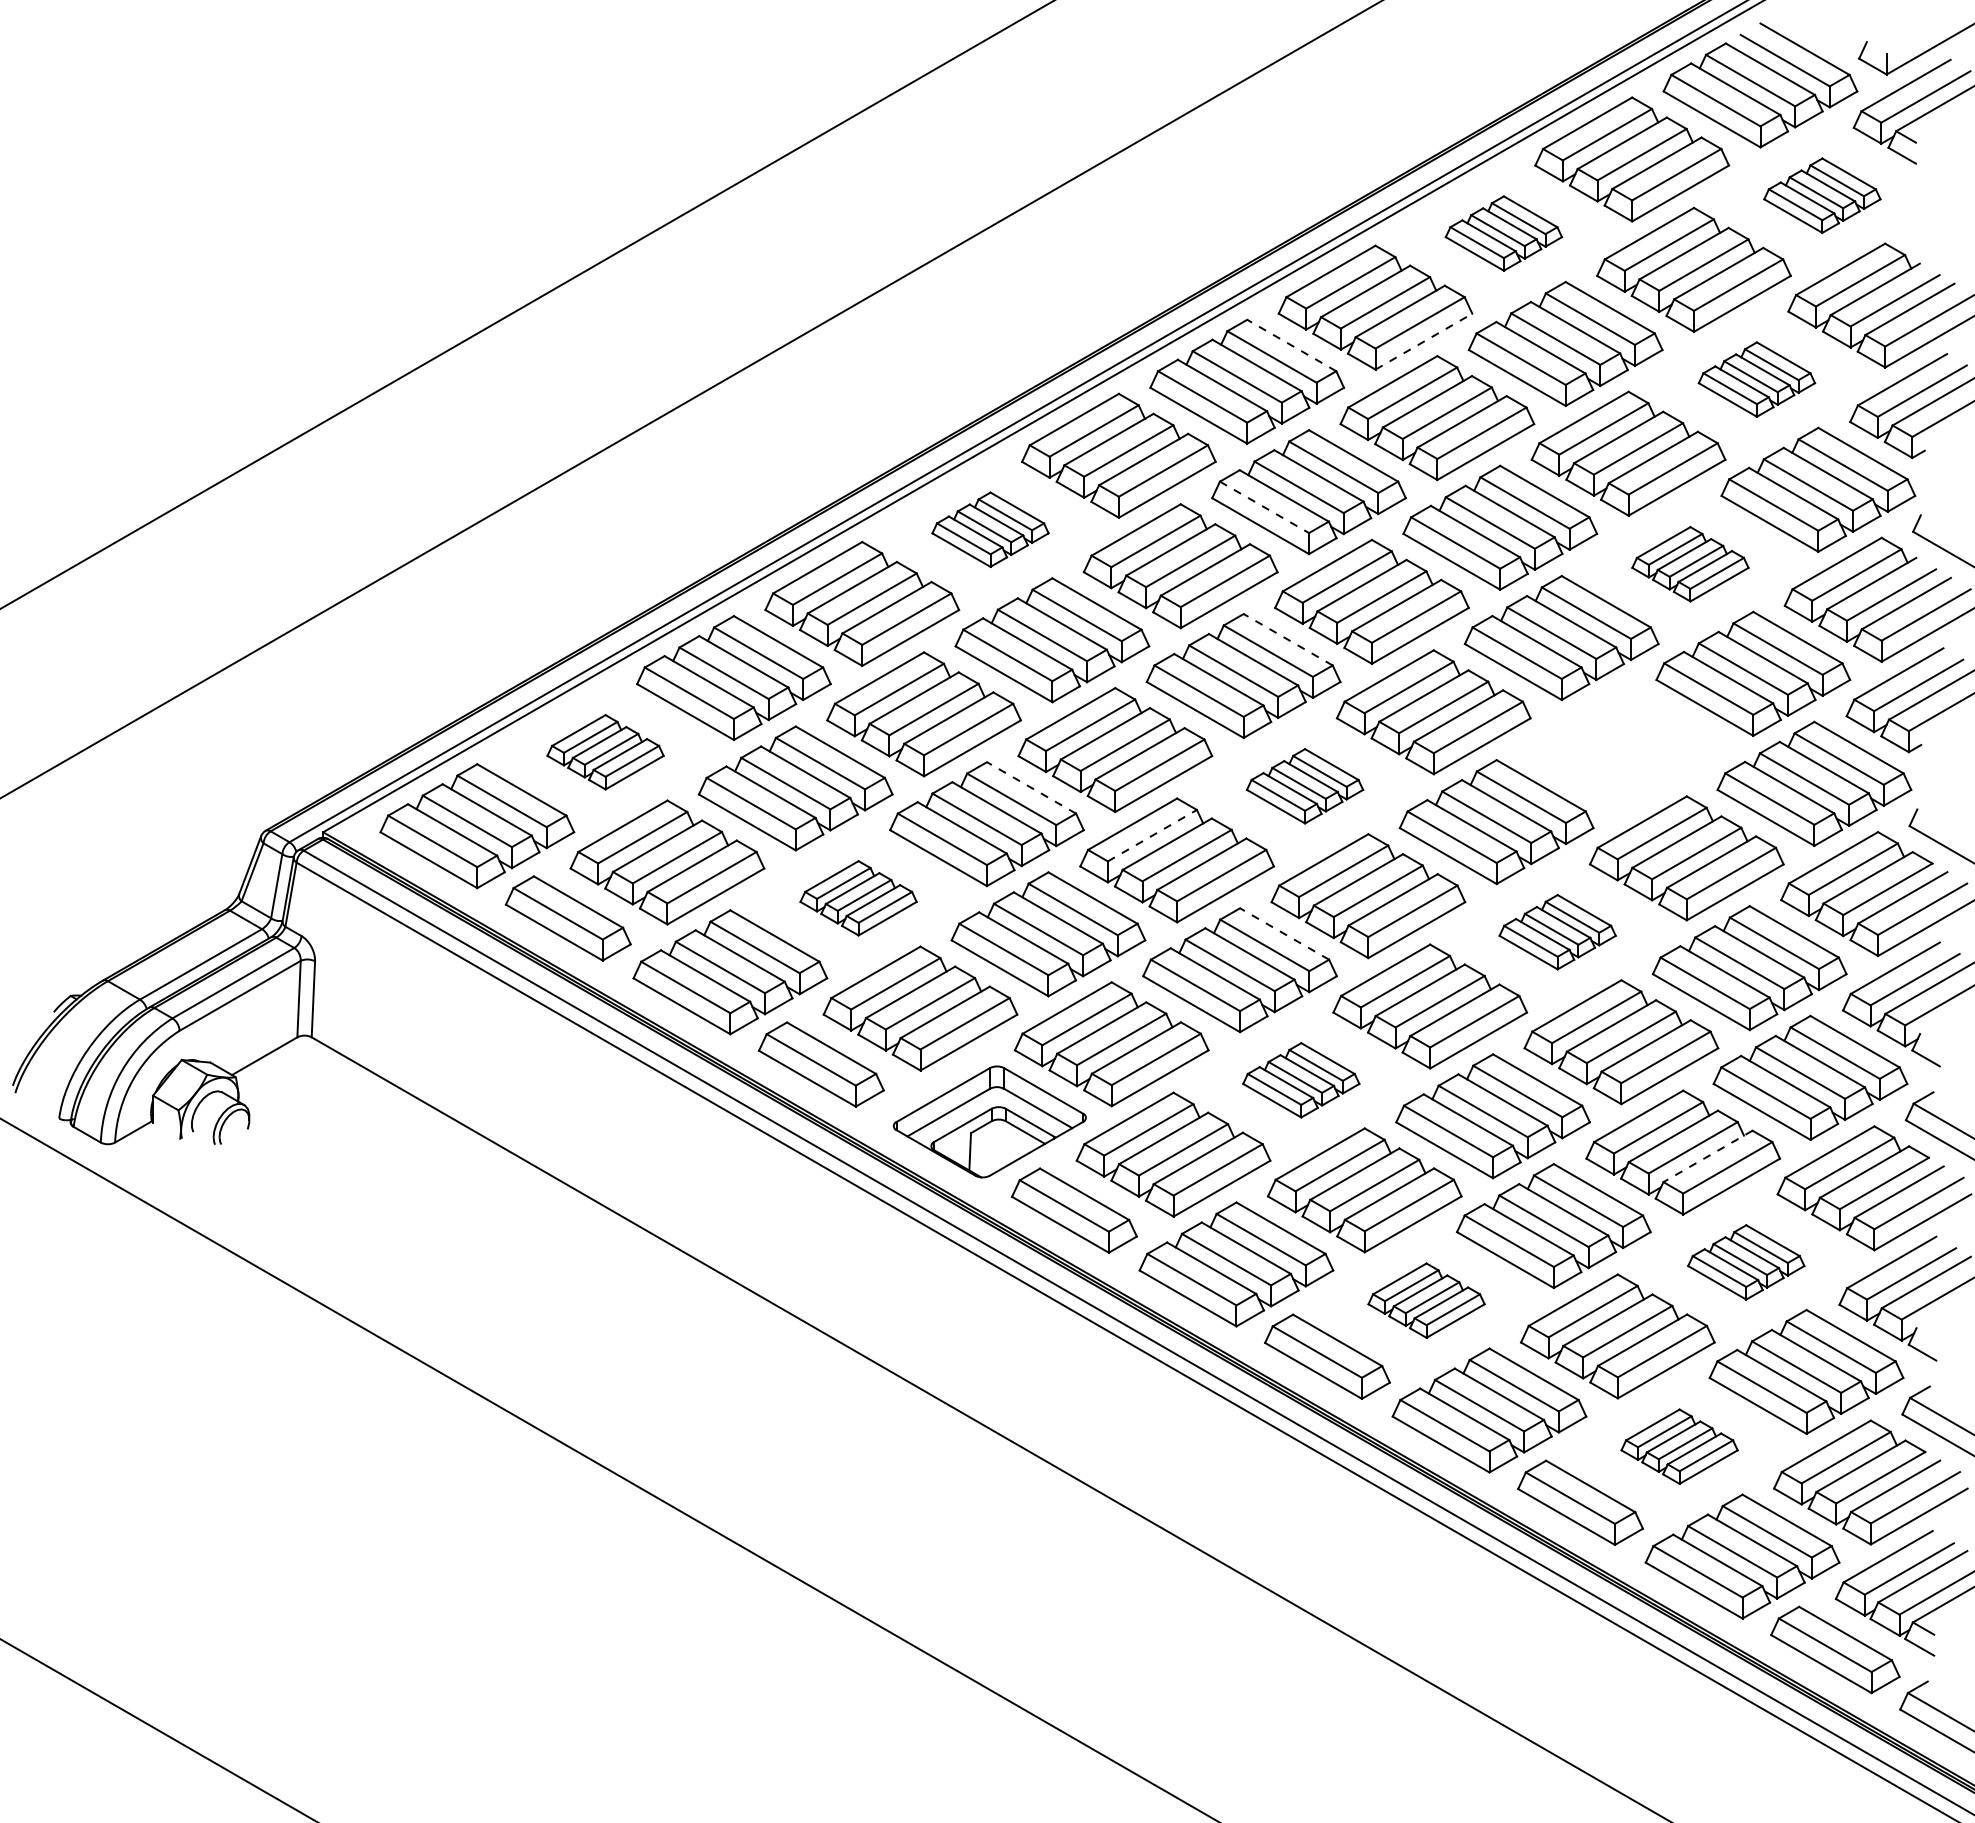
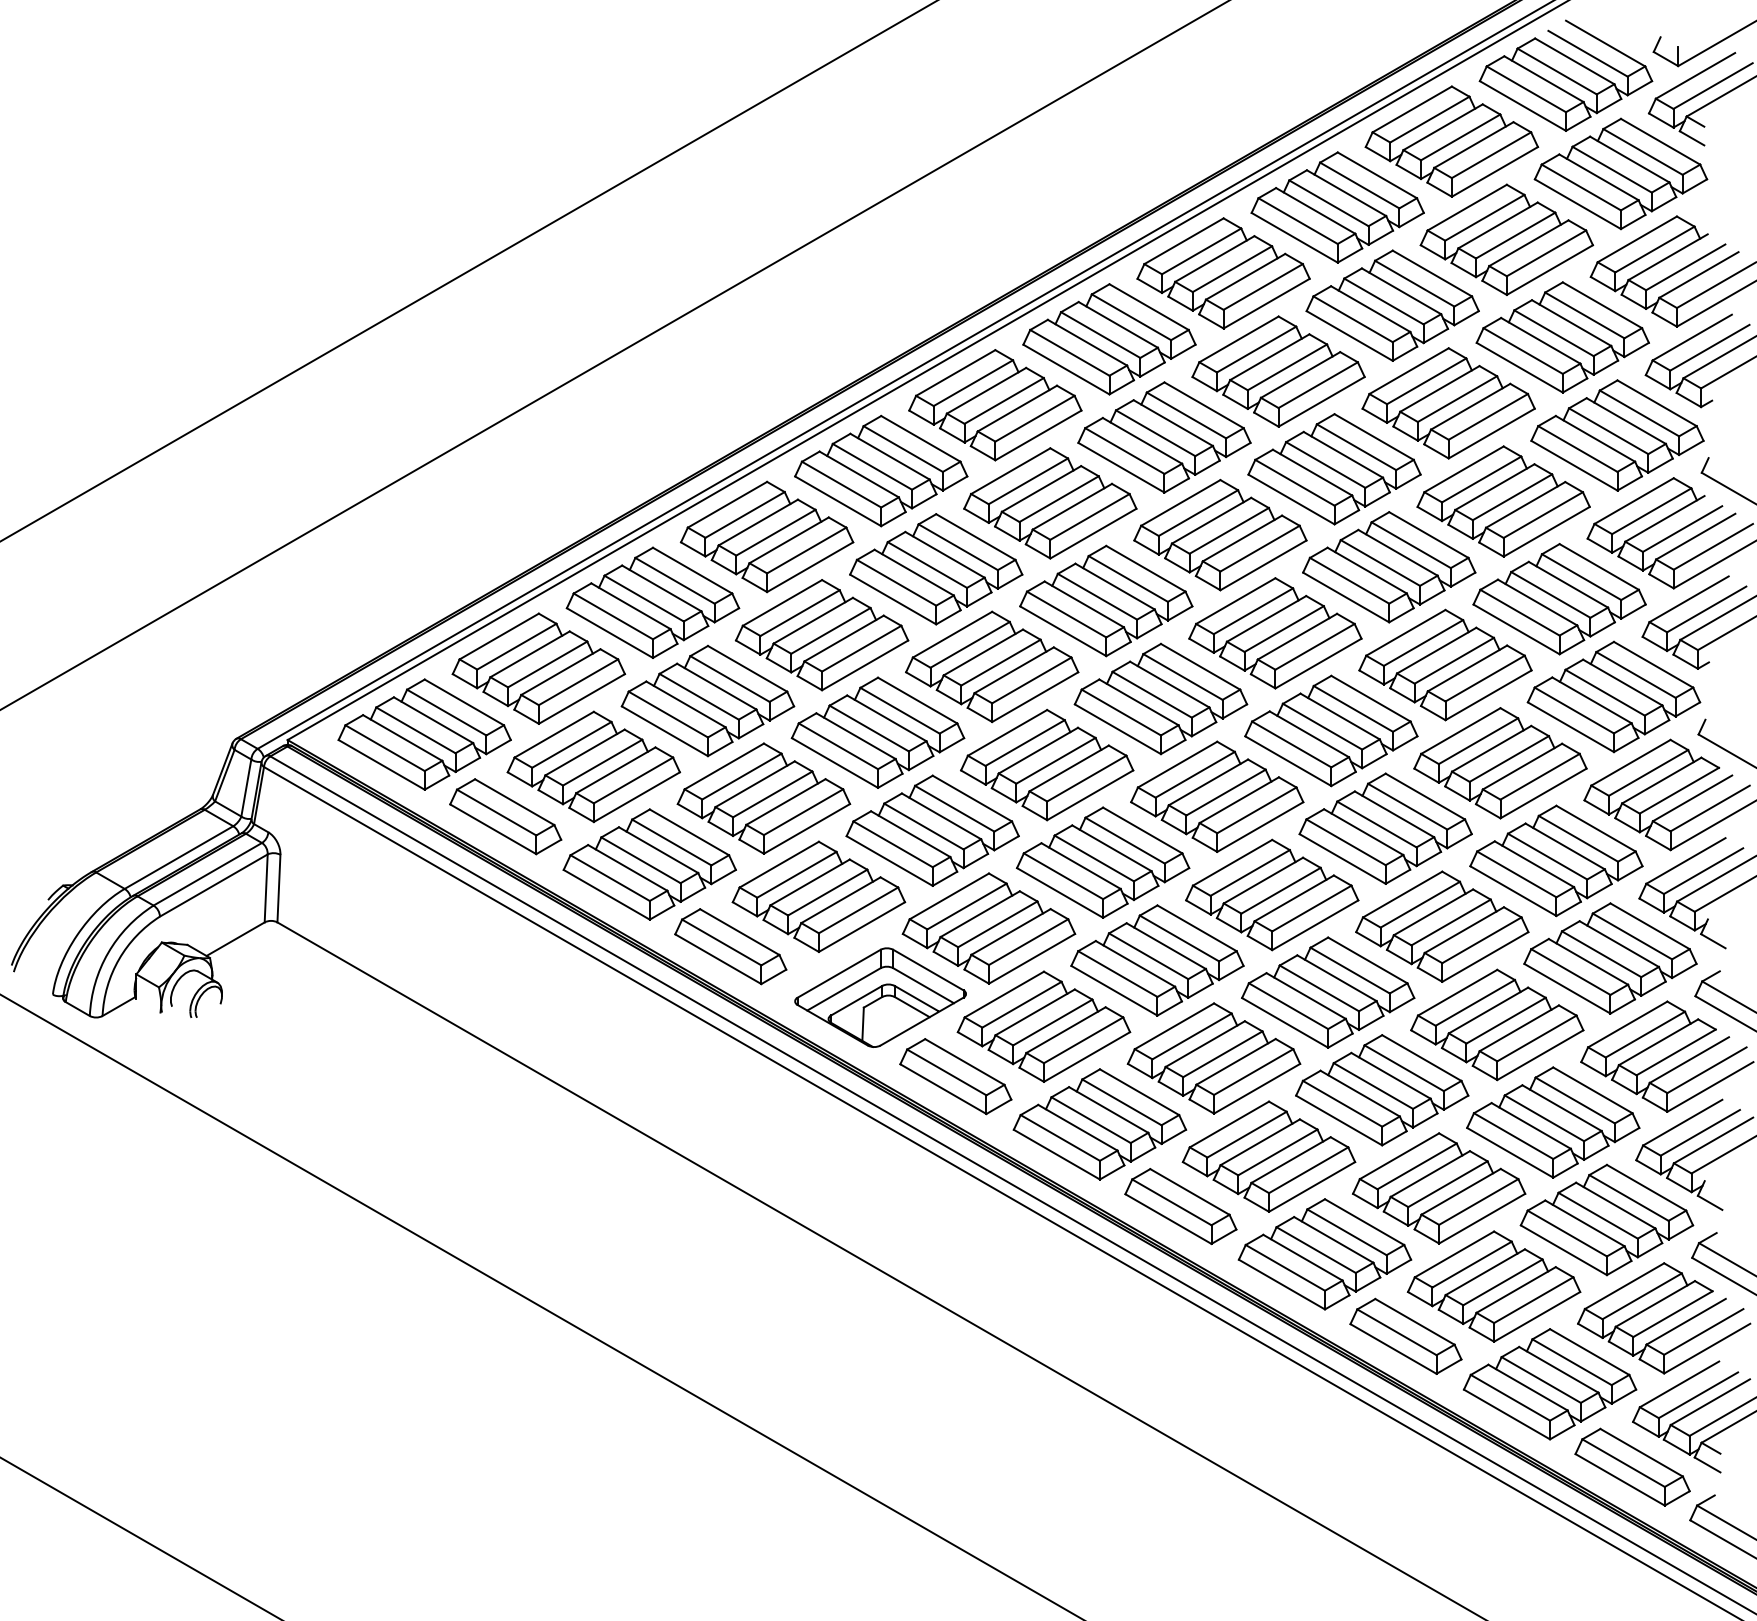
part: (1822, 195) -> (1621, 173), size x1.67
part: (1503, 233) -> (1337, 207), size x1.67
line: (1423, 341) -> (1266, 303), dashed -> solid
line: (1291, 345) -> (1148, 307), dashed -> solid
part: (1756, 379) -> (1562, 337), size x1.67
line: (1264, 507) -> (1124, 451), dashed -> solid
part: (990, 529) -> (881, 470), size x1.67
part: (1690, 564) -> (1503, 501), size x1.67
line: (1287, 639) -> (1145, 568), dashed -> solid
part: (1624, 747) -> (1445, 664), added
part: (605, 752) -> (538, 669), size x1.67
part: (1304, 786) -> (1160, 699), size x1.67
line: (1031, 787) -> (917, 700), dashed -> solid
line: (1152, 835) -> (1025, 742), dashed -> solid
part: (858, 898) -> (763, 798), size x1.67
part: (1557, 932) -> (1385, 829), size x1.67
line: (1284, 933) -> (1142, 830), dashed -> solid
part: (1301, 1080) -> (1157, 960), size x1.67
line: (1707, 1156) -> (1518, 1028), dashed -> solid
part: (1746, 1262) -> (1553, 1122), size x1.67
part: (1426, 1300) -> (1268, 1156), size x1.67
part: (1679, 1446) -> (1493, 1286), size x1.67

